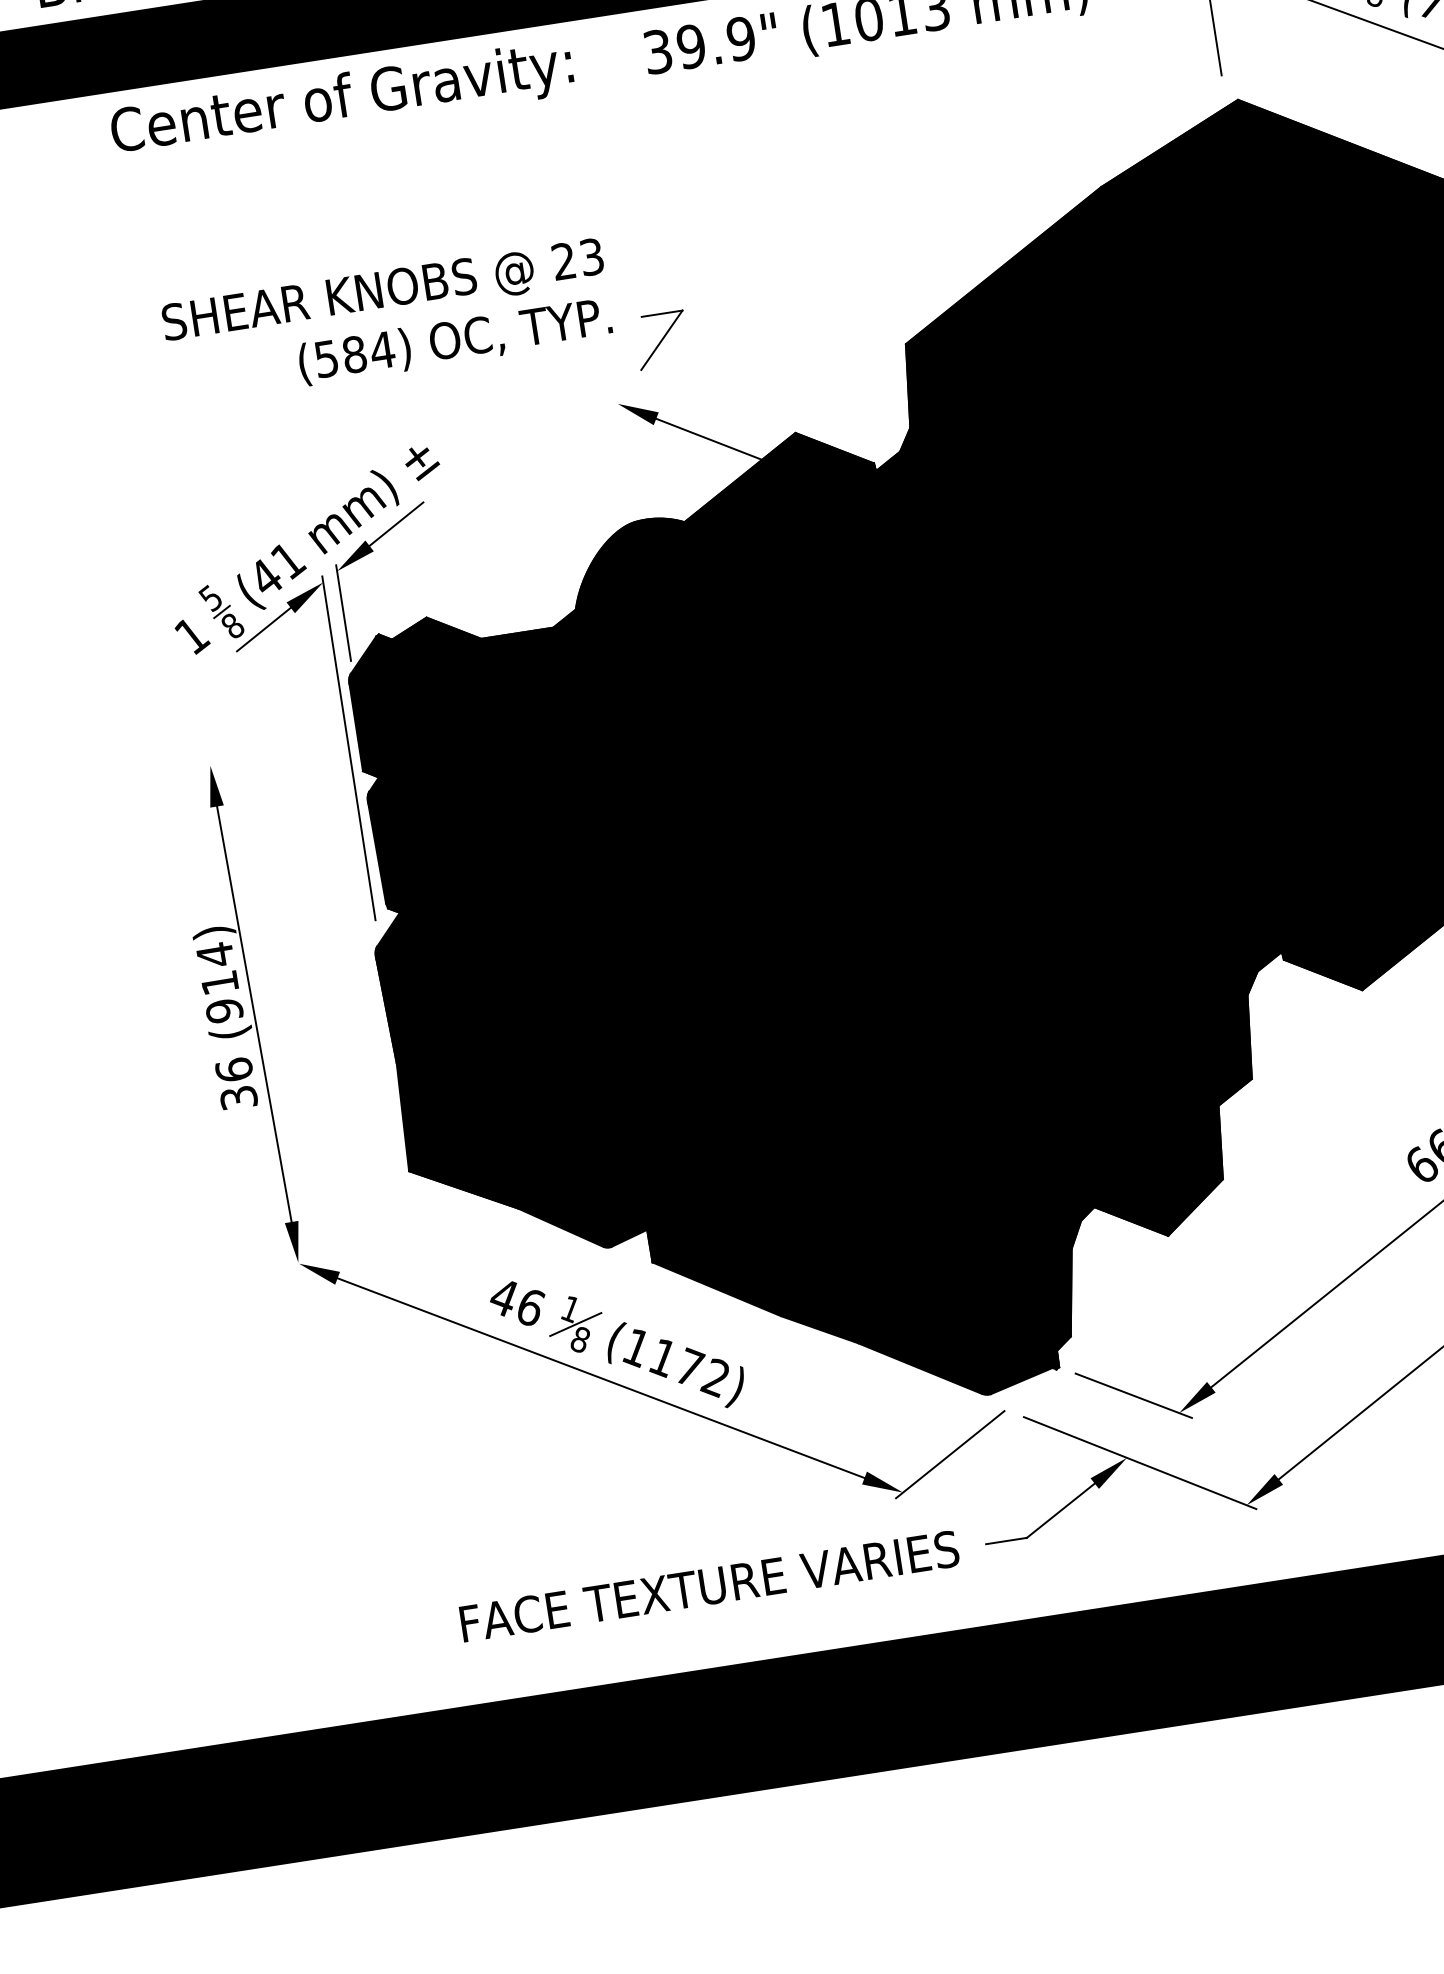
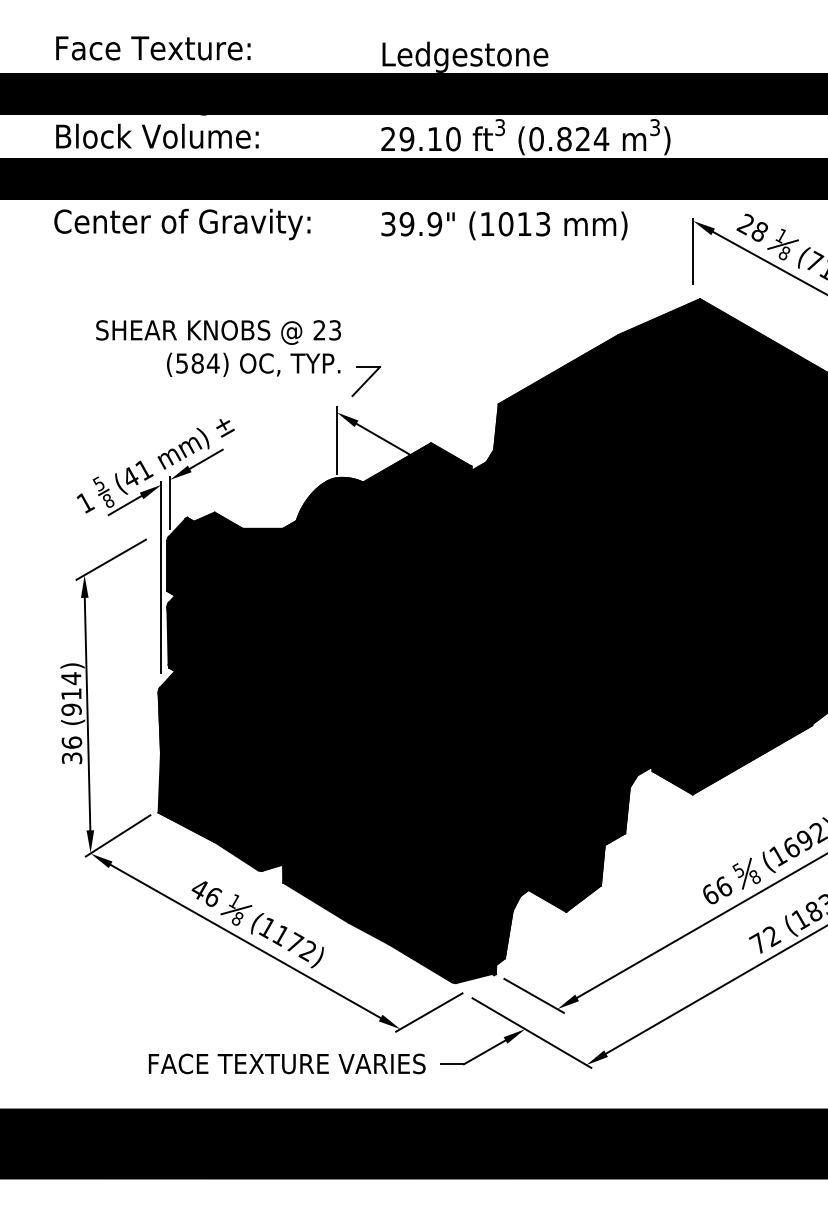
text: (342, 101) -> (182, 224), moved
line: (624, 452) -> (336, 439), added
line: (252, 730) -> (110, 559), added
line: (341, 1223) -> (117, 835), added

